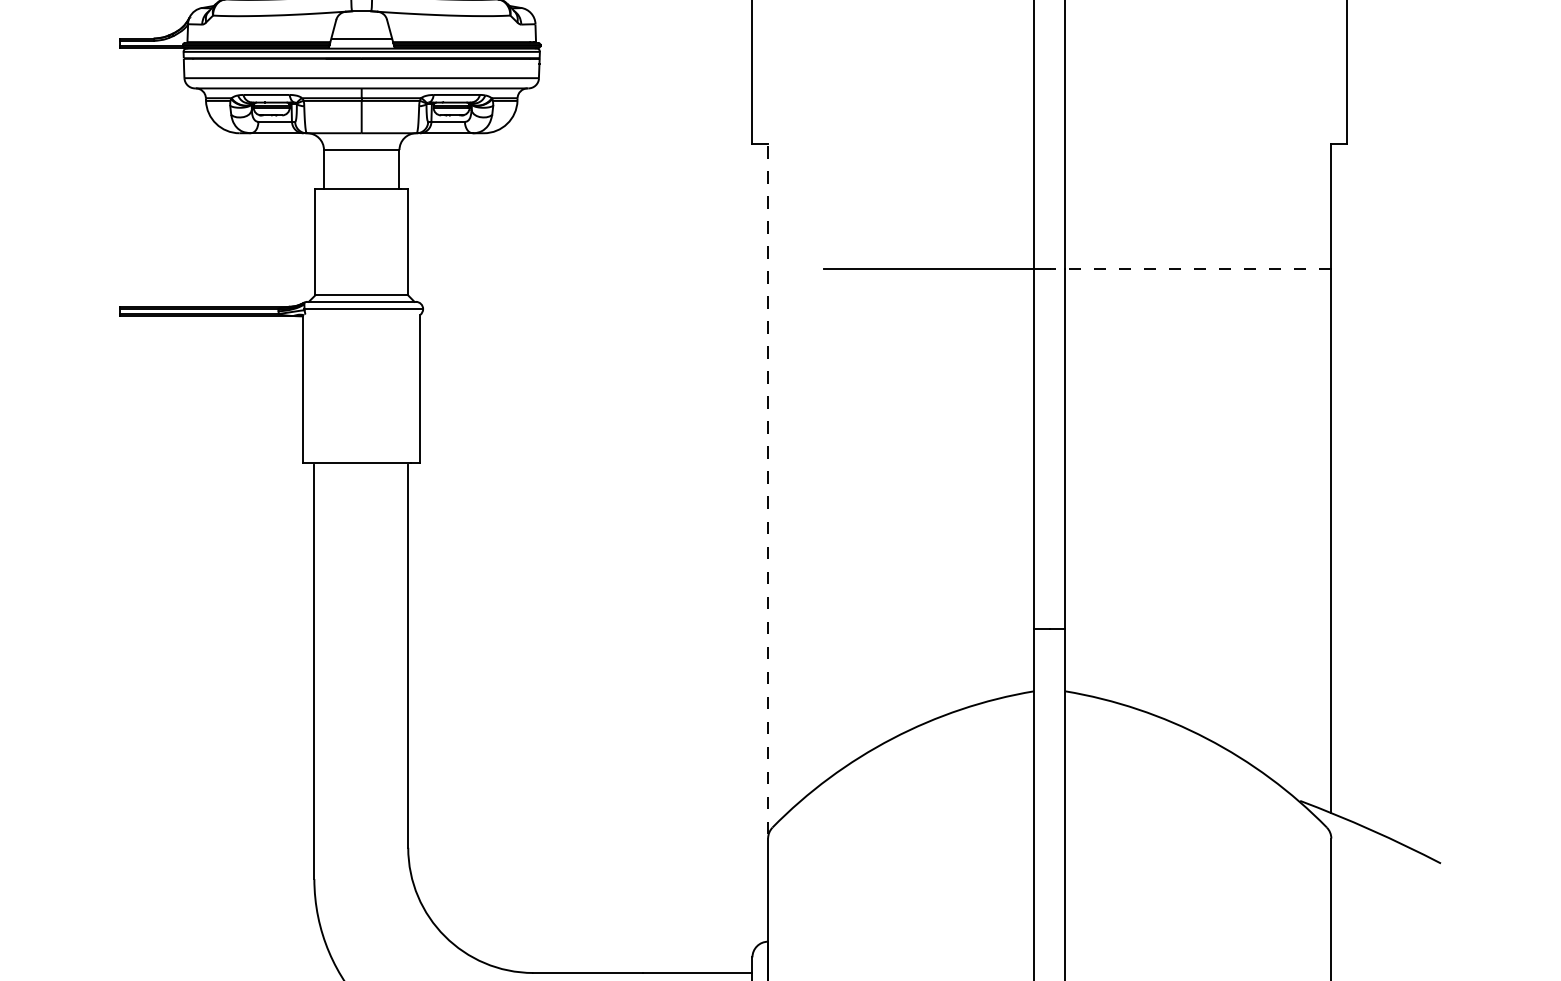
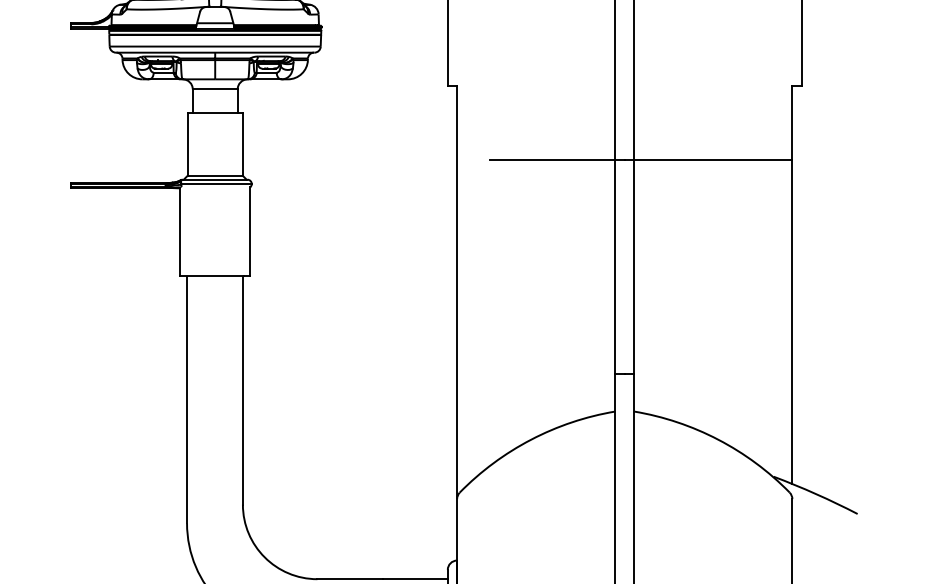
line: (1190, 269) -> (708, 160), dashed -> solid
line: (768, 489) -> (457, 291), dashed -> solid

